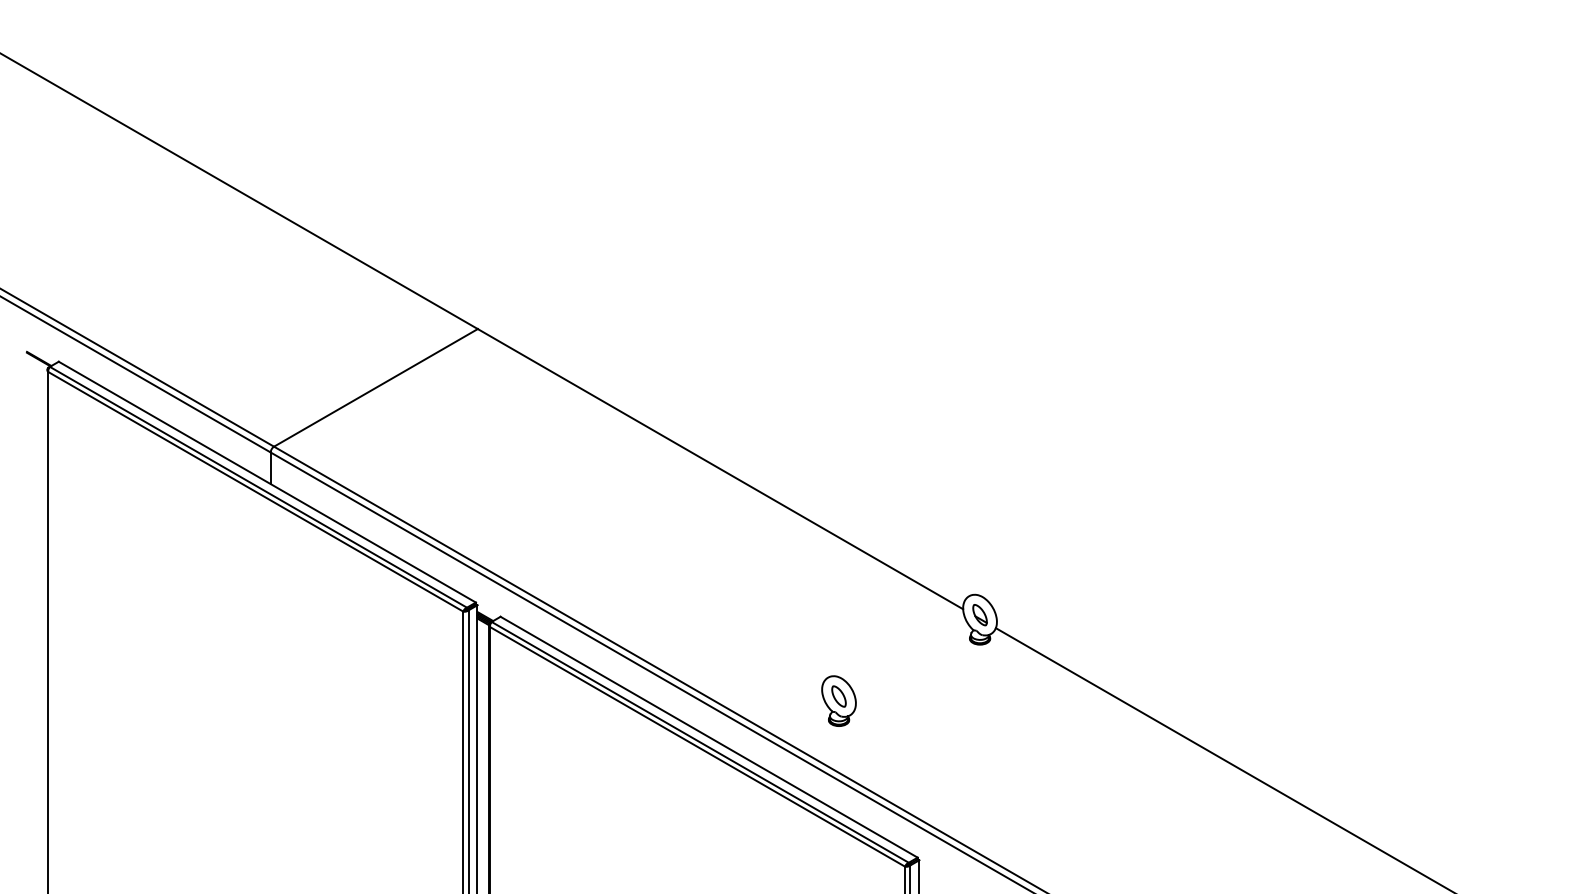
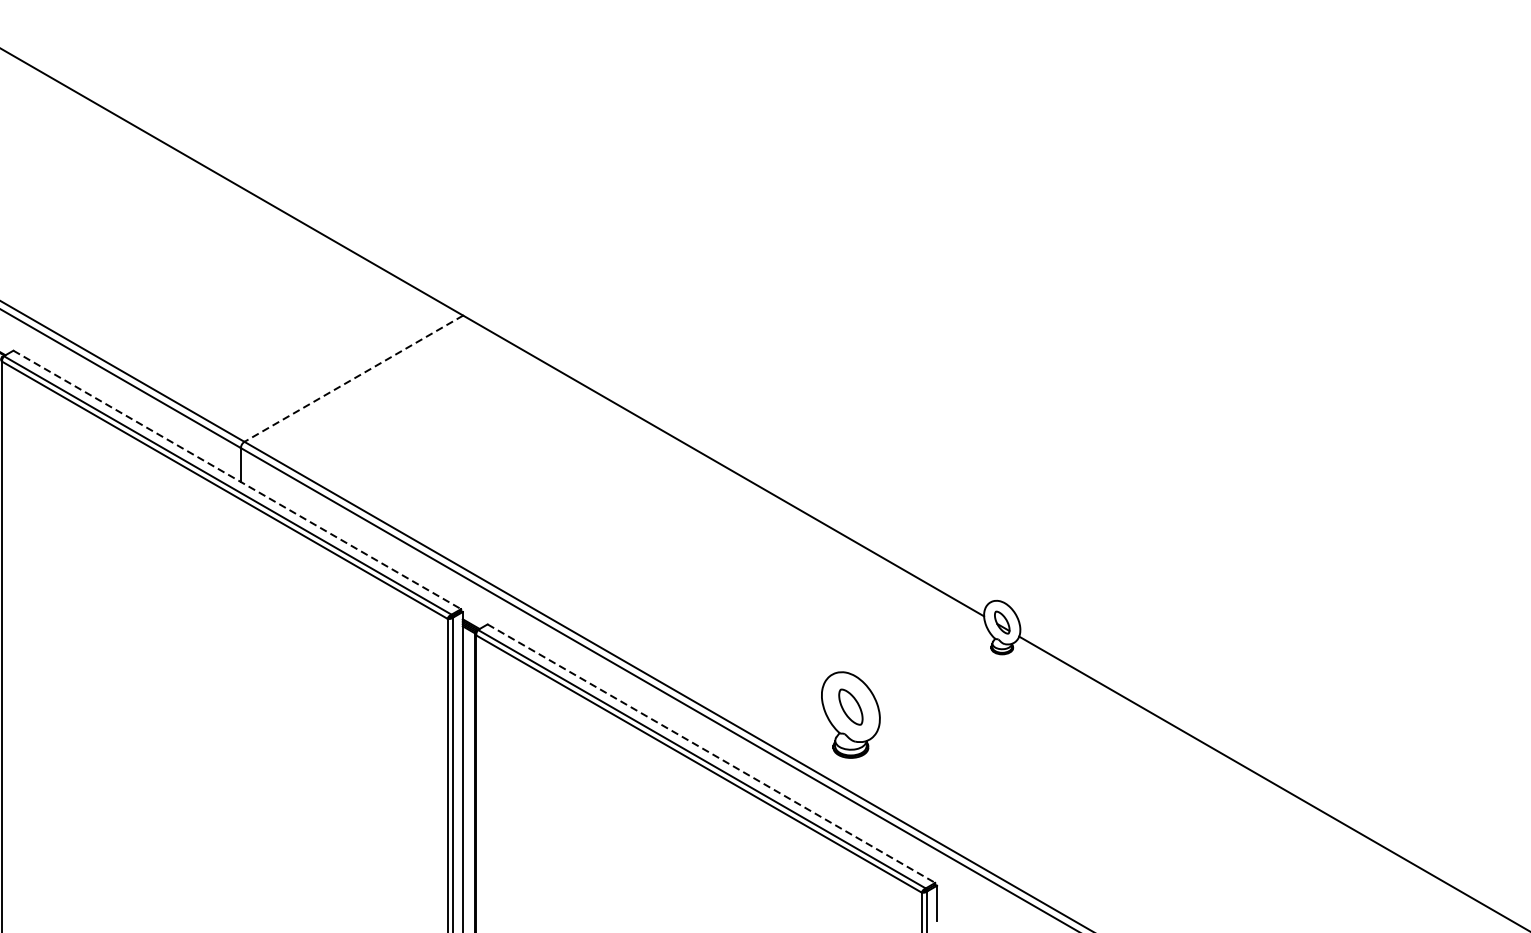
line: (375, 387) -> (353, 378), solid -> dashed
line: (267, 482) -> (237, 480), solid -> dashed
part: (838, 700) -> (850, 714), size x1.6
line: (709, 737) -> (711, 753), solid -> dashed

